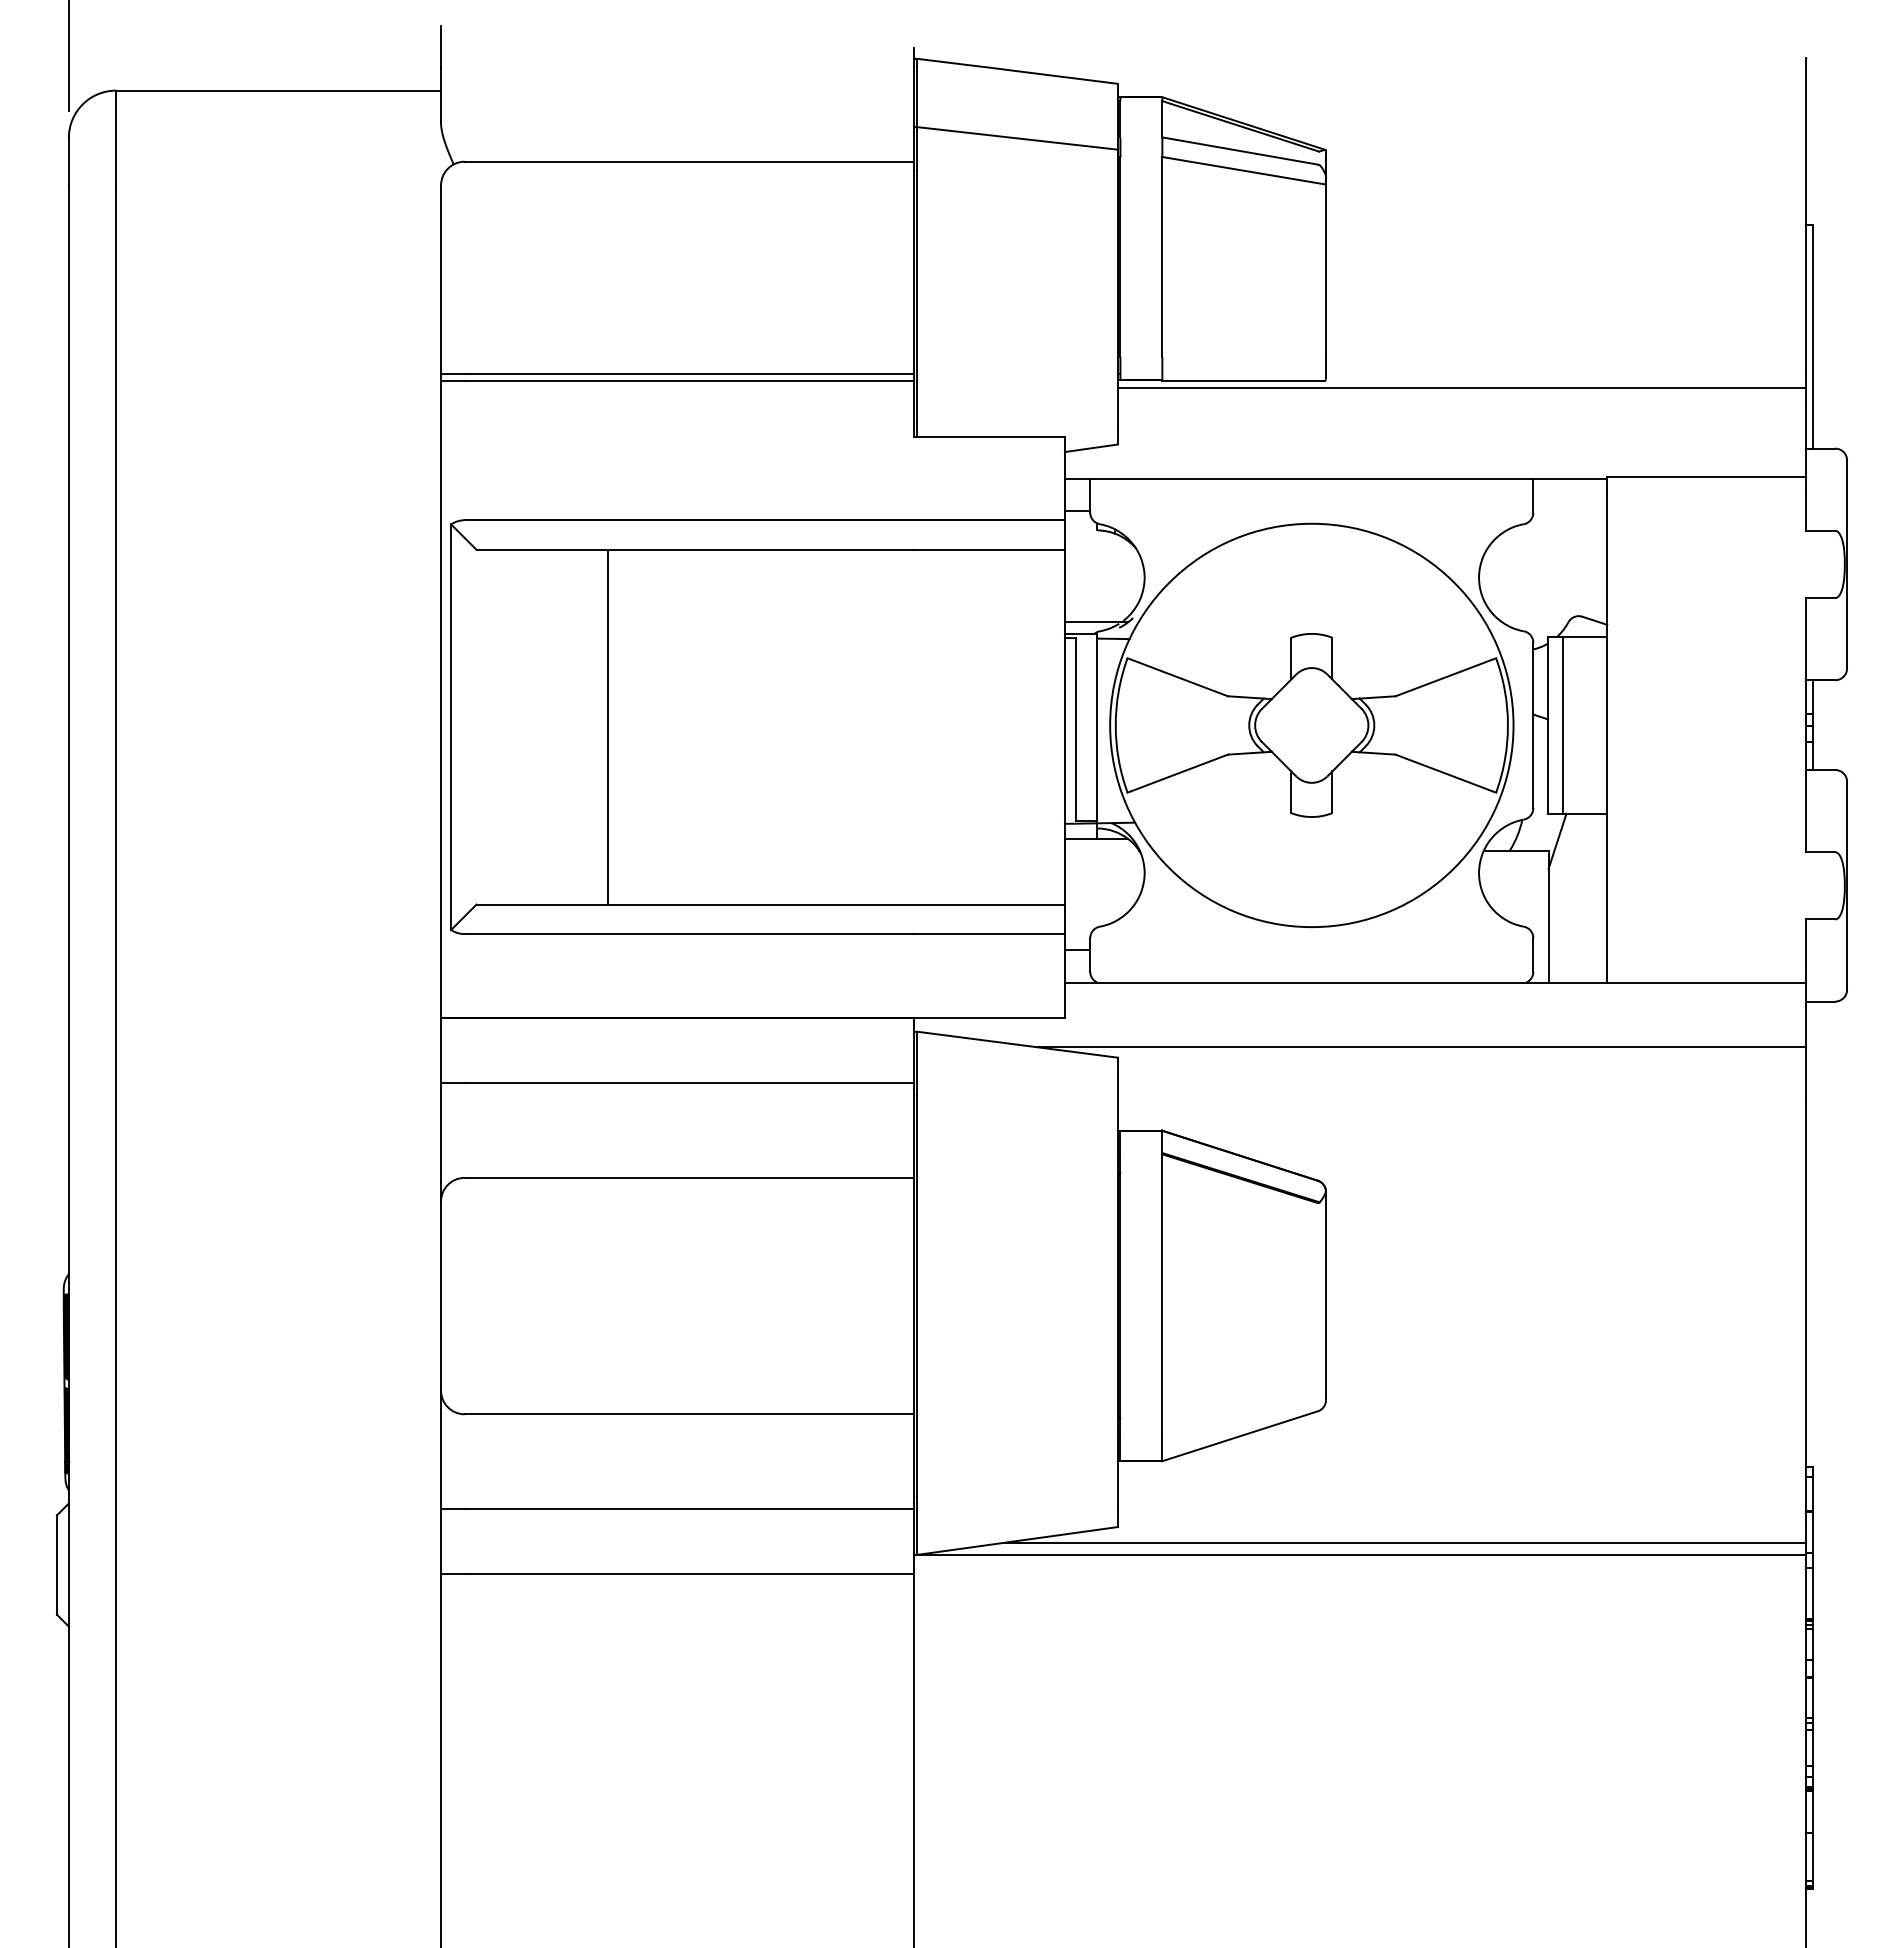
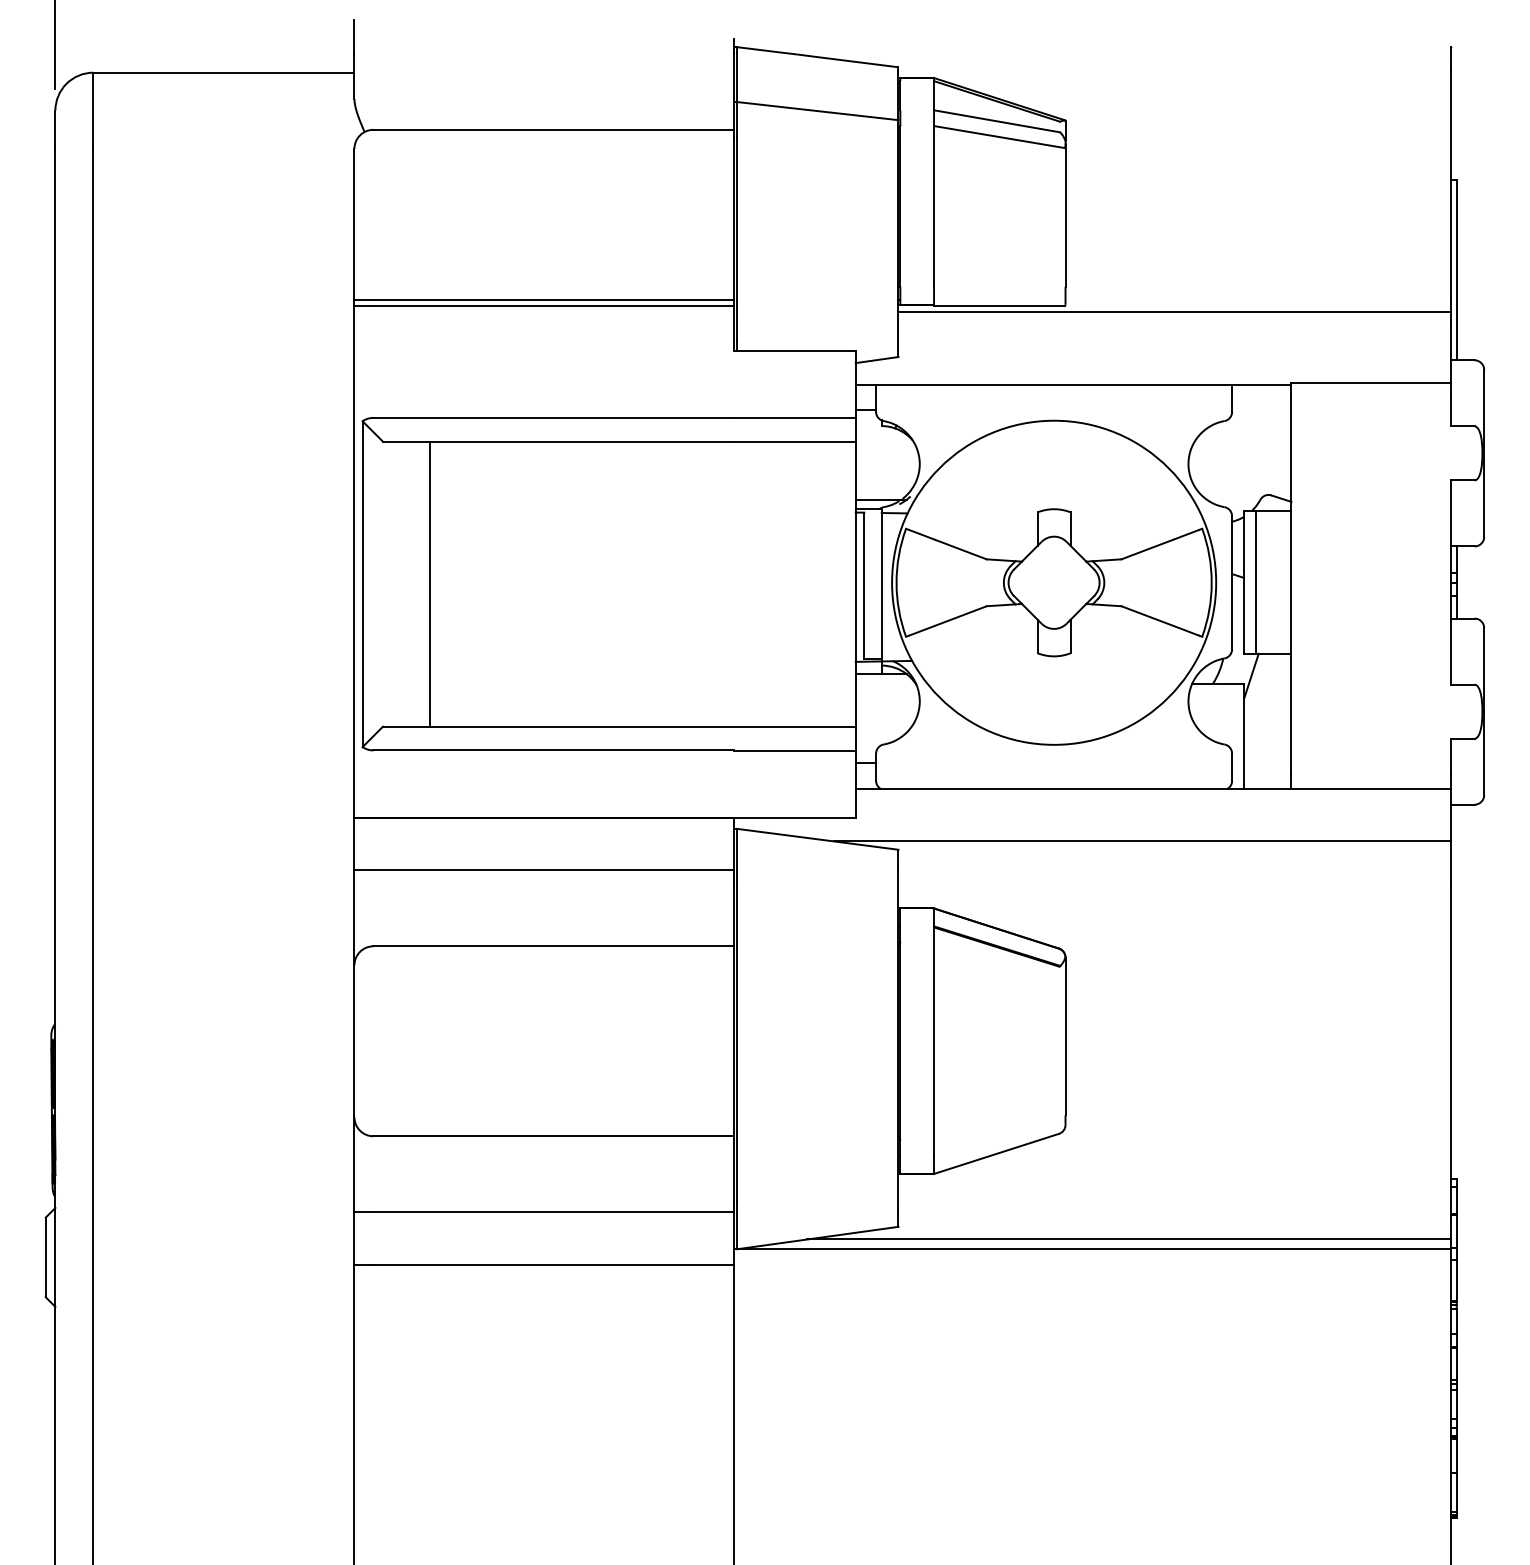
line: (607, 726) -> (430, 583), moved

